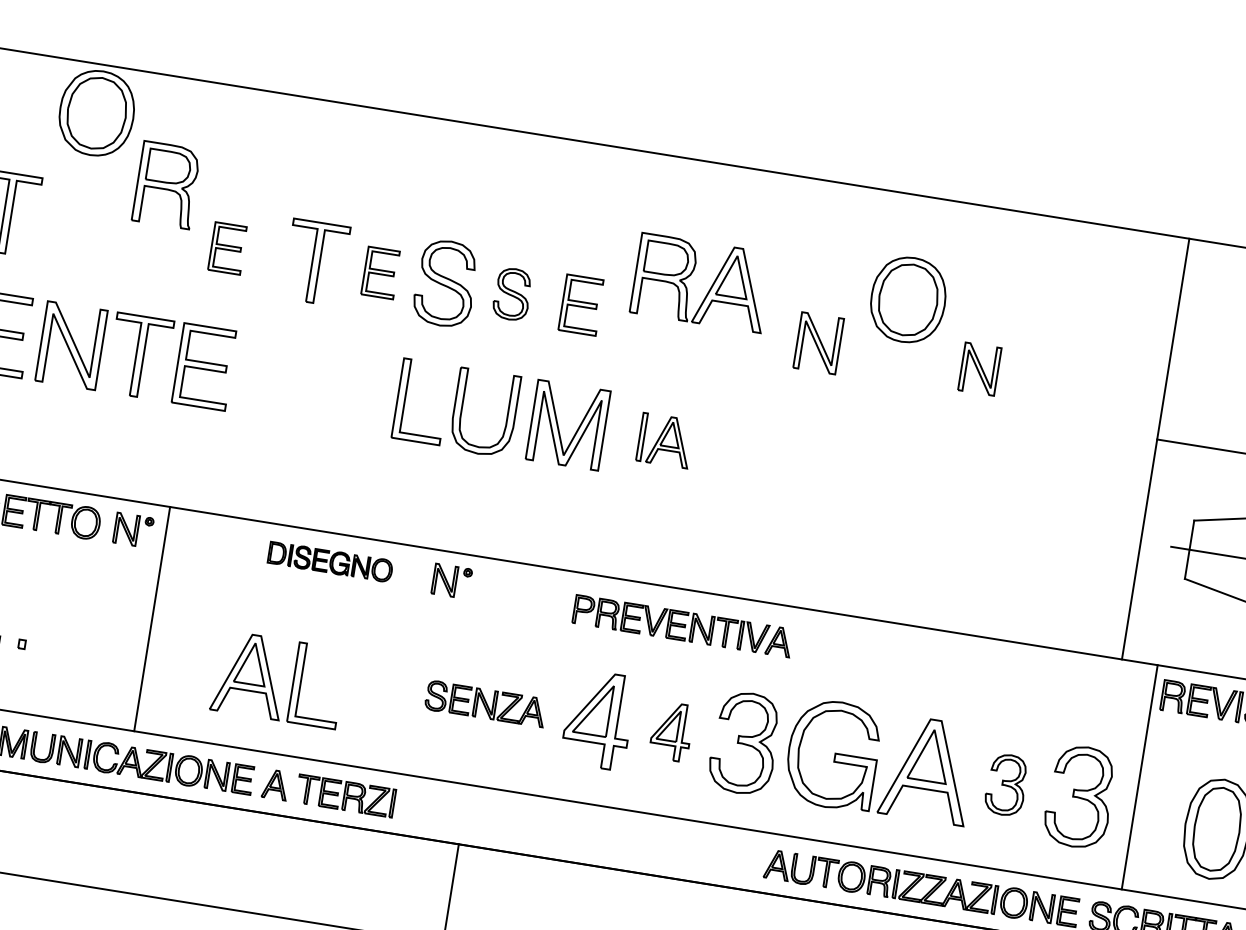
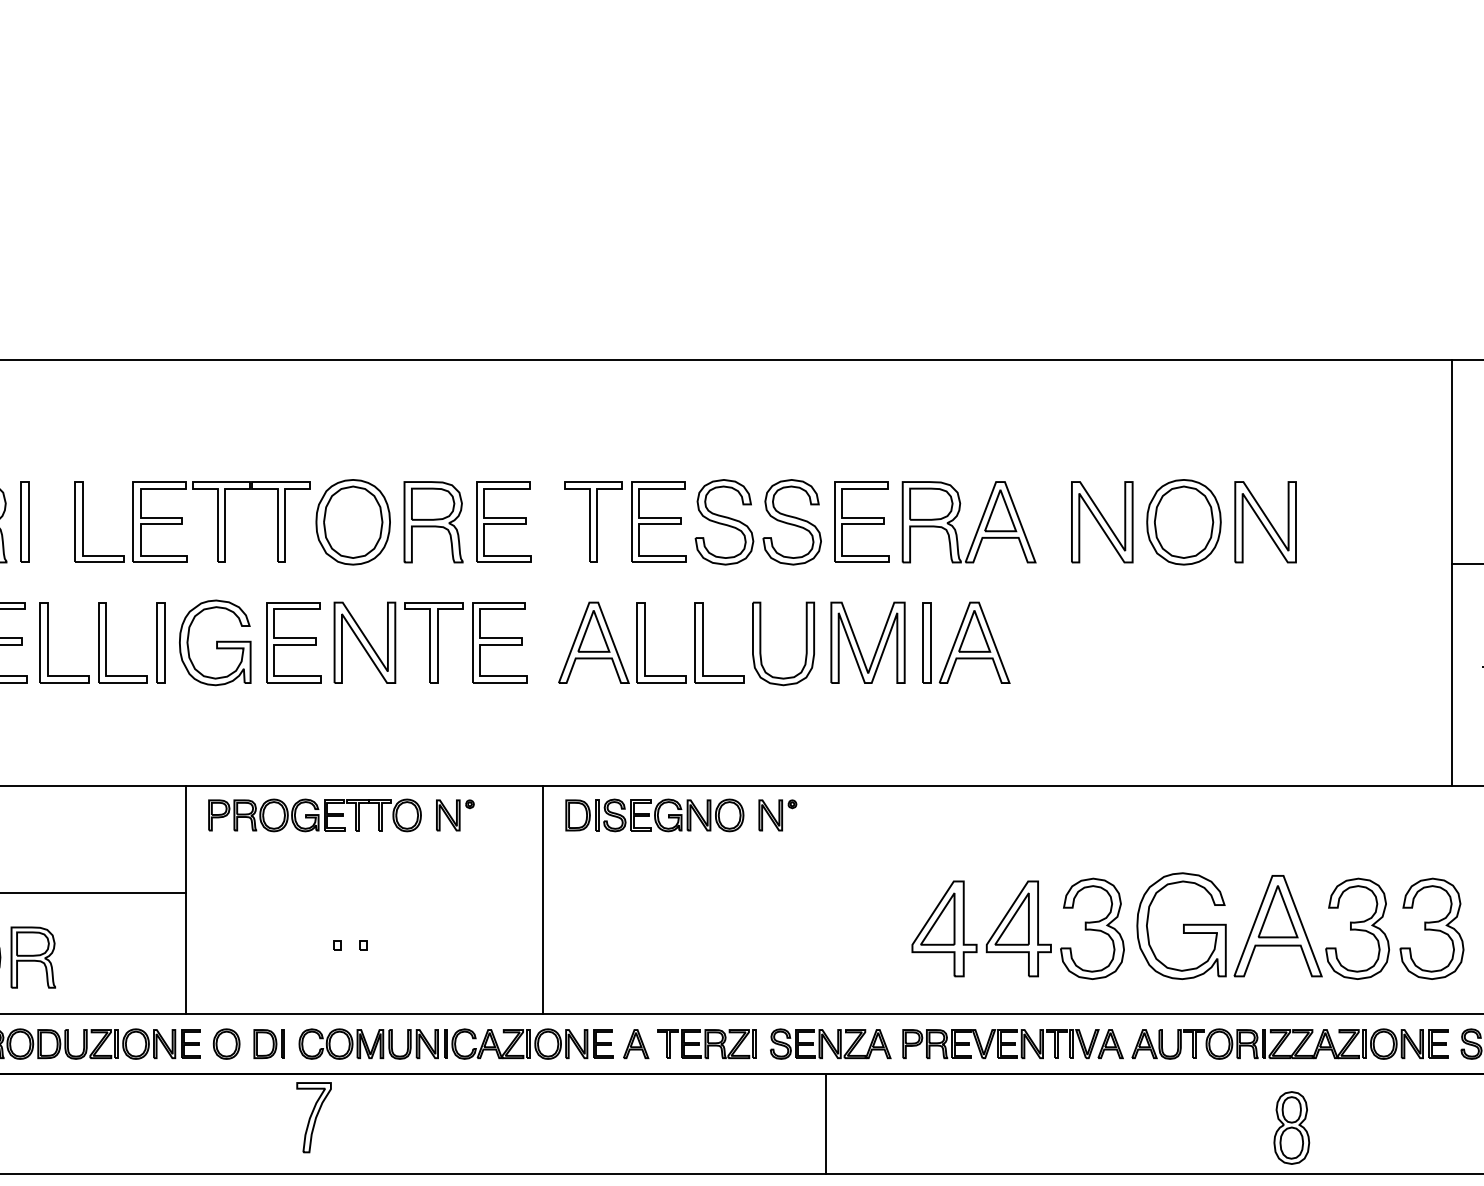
part: (96, 113) -> (352, 522), moved
part: (166, 185) -> (433, 522), moved
part: (227, 247) -> (503, 521), size x1.67
part: (380, 272) -> (658, 521), size x1.67
part: (708, 289) -> (977, 527), moved
part: (511, 294) -> (791, 522), size x1.67
part: (907, 300) -> (1183, 522), moved
part: (580, 304) -> (861, 521), size x1.43
part: (818, 343) -> (1102, 522), size x1.43
part: (979, 369) -> (1265, 522), size x1.67
part: (665, 440) -> (966, 642), size x1.67
part: (330, 562) -> (654, 815), size x1.43
line: (151, 618) -> (542, 899), moved
part: (682, 626) -> (1012, 1044), moved
part: (271, 680) -> (615, 644), moved
part: (485, 703) -> (830, 1043), moved
part: (671, 731) -> (1018, 928), size x1.67
part: (1006, 784) -> (1357, 928), size x1.67

